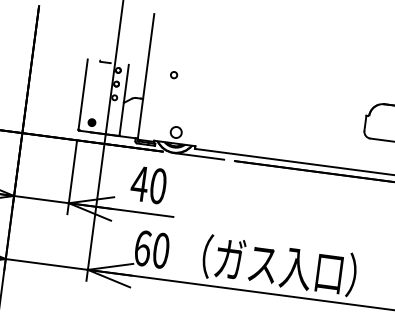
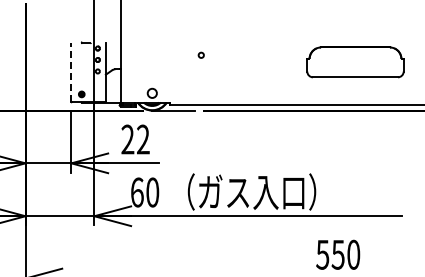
circle: (173, 74) -> (200, 54), moved
line: (83, 93) -> (71, 71), solid -> dashed
text: (147, 184) -> (134, 139), 40 -> 22

